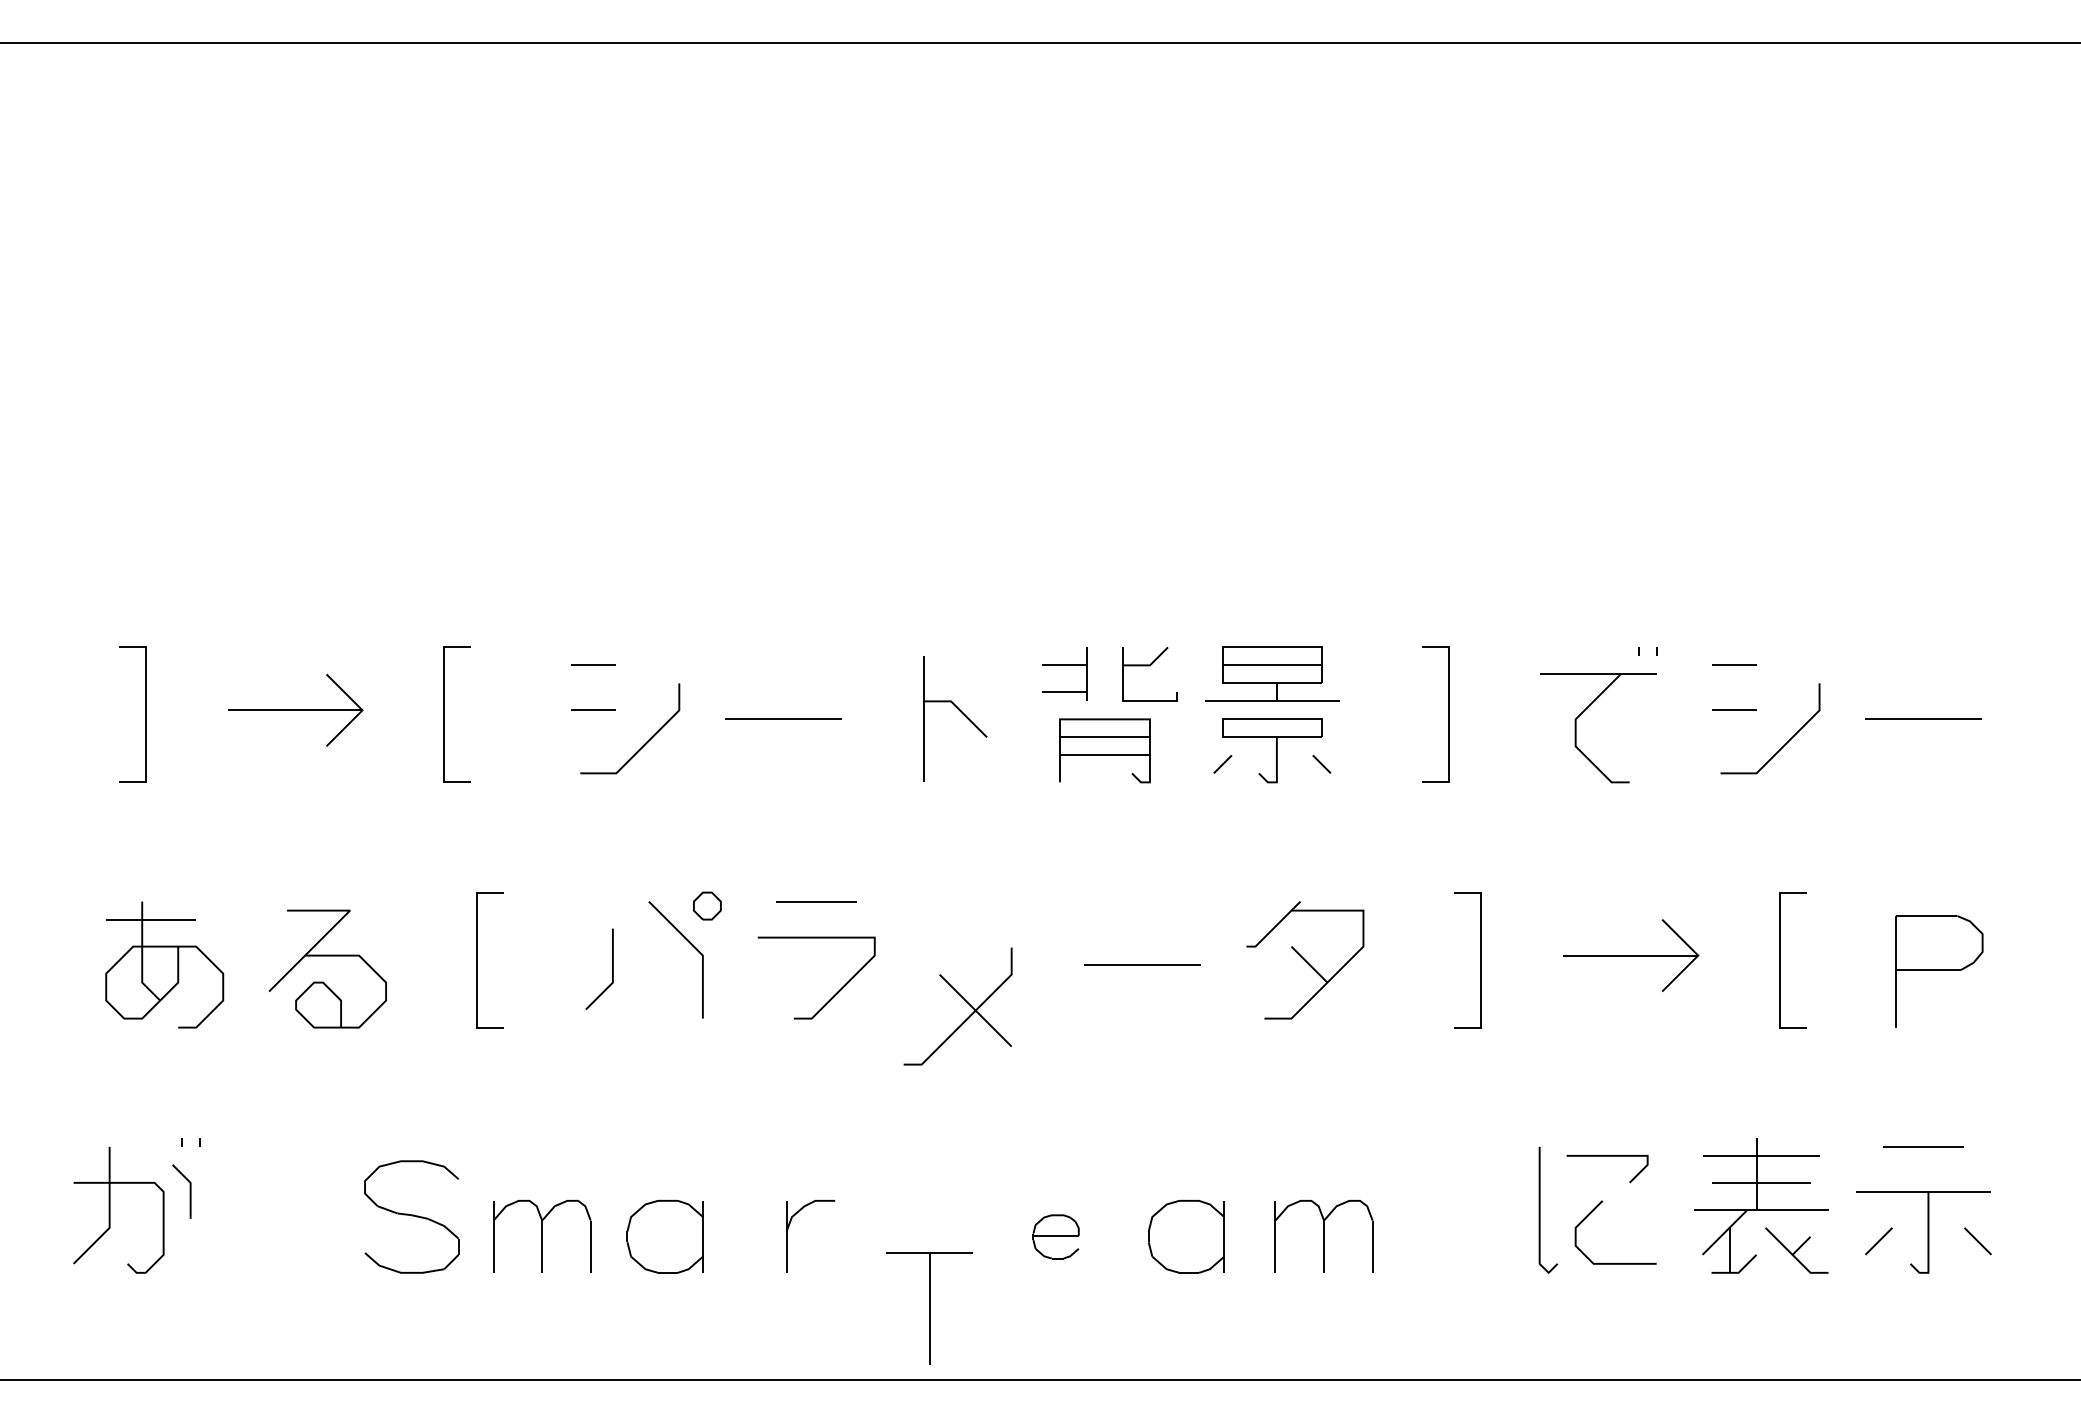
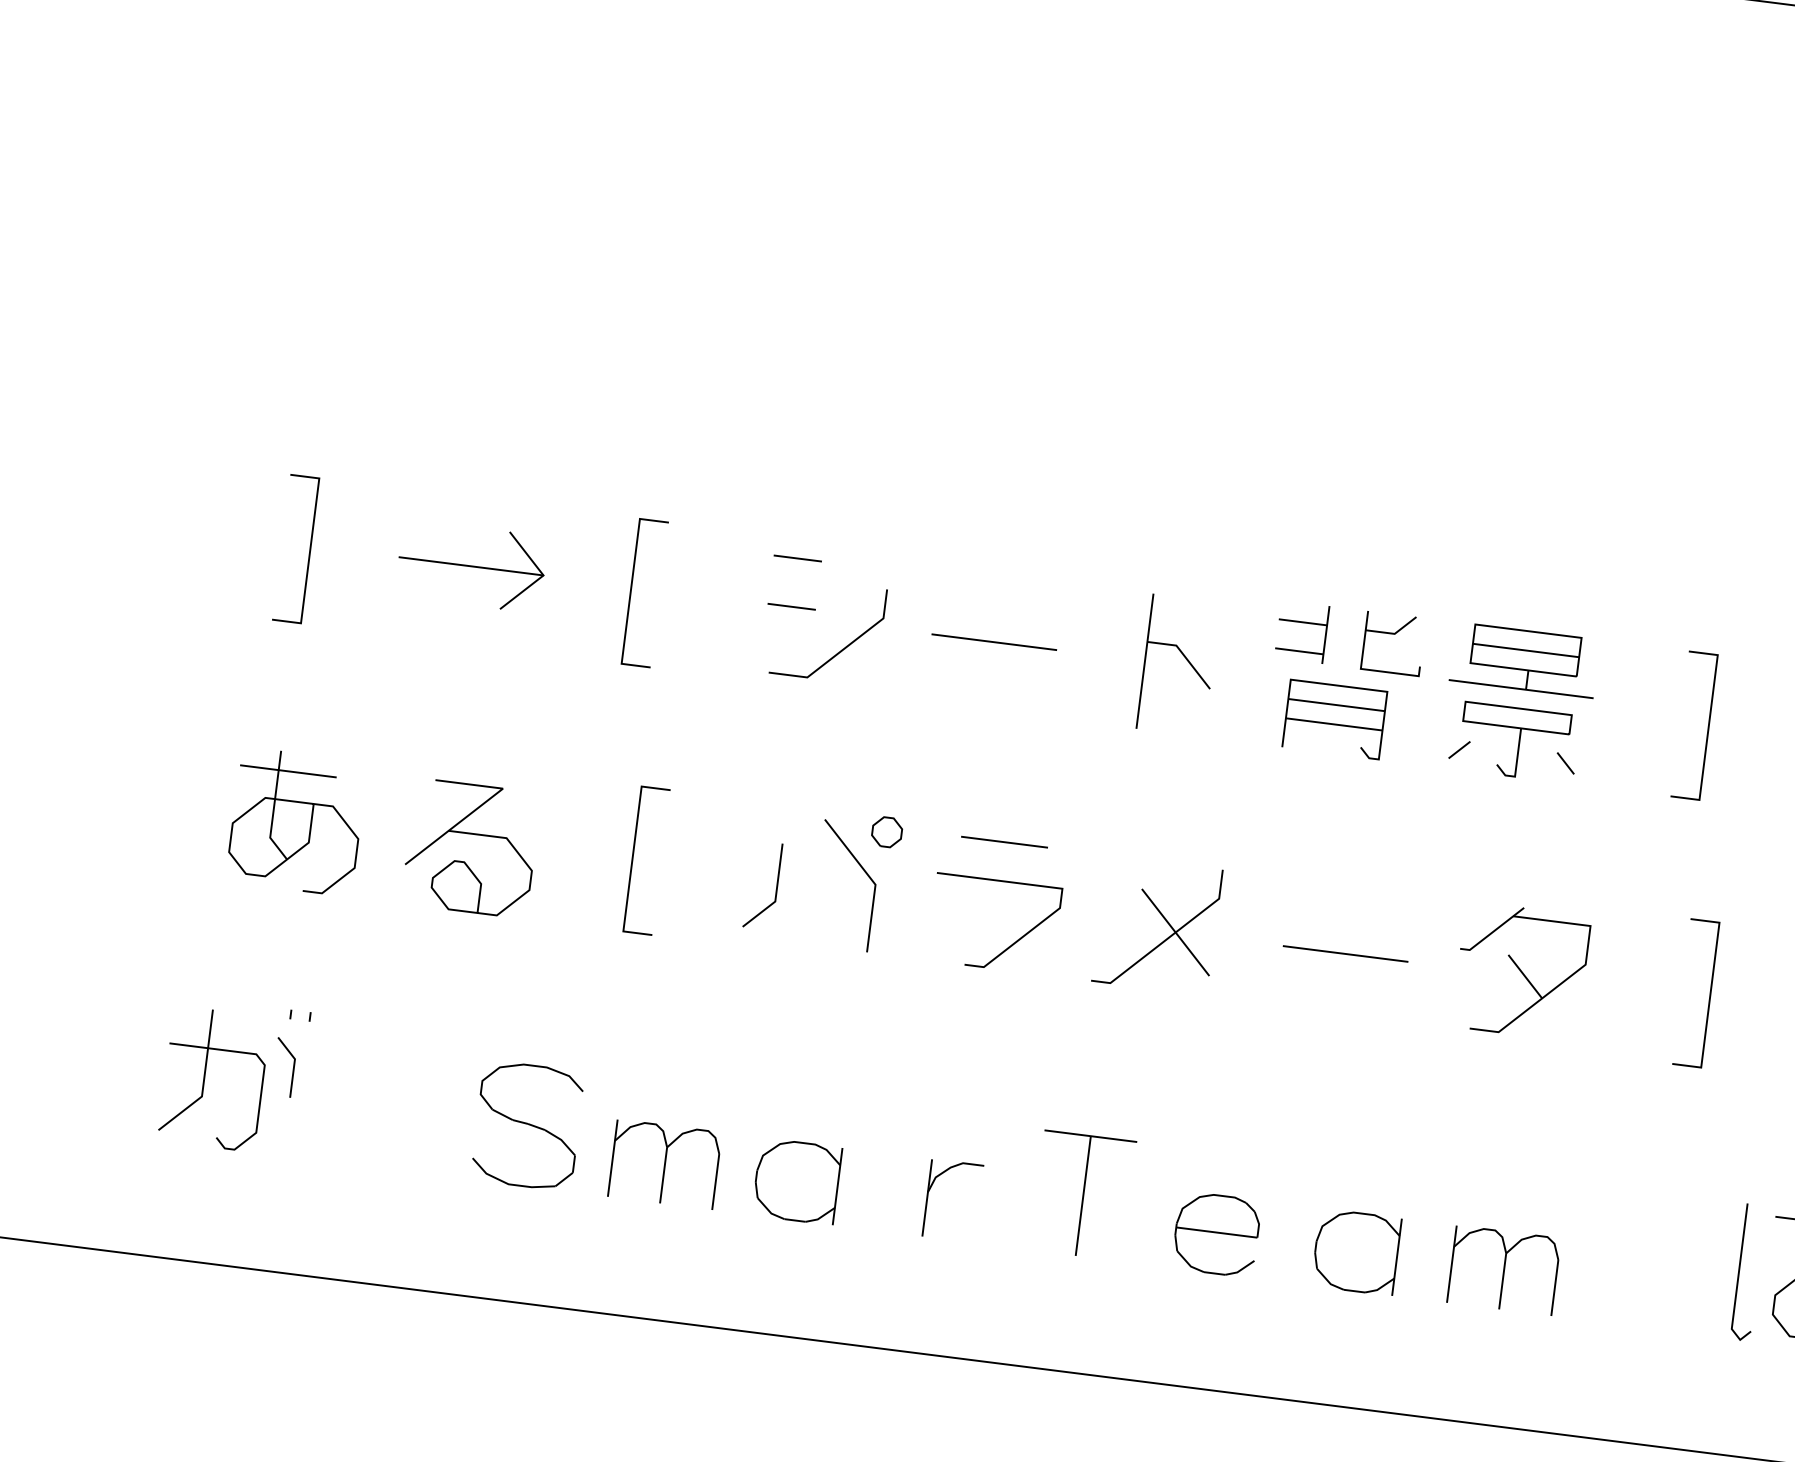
part: (963, 999) -> (1164, 918), moved
part: (1055, 1236) -> (1215, 1234), size x1.67
part: (929, 1308) -> (1083, 1195), moved

